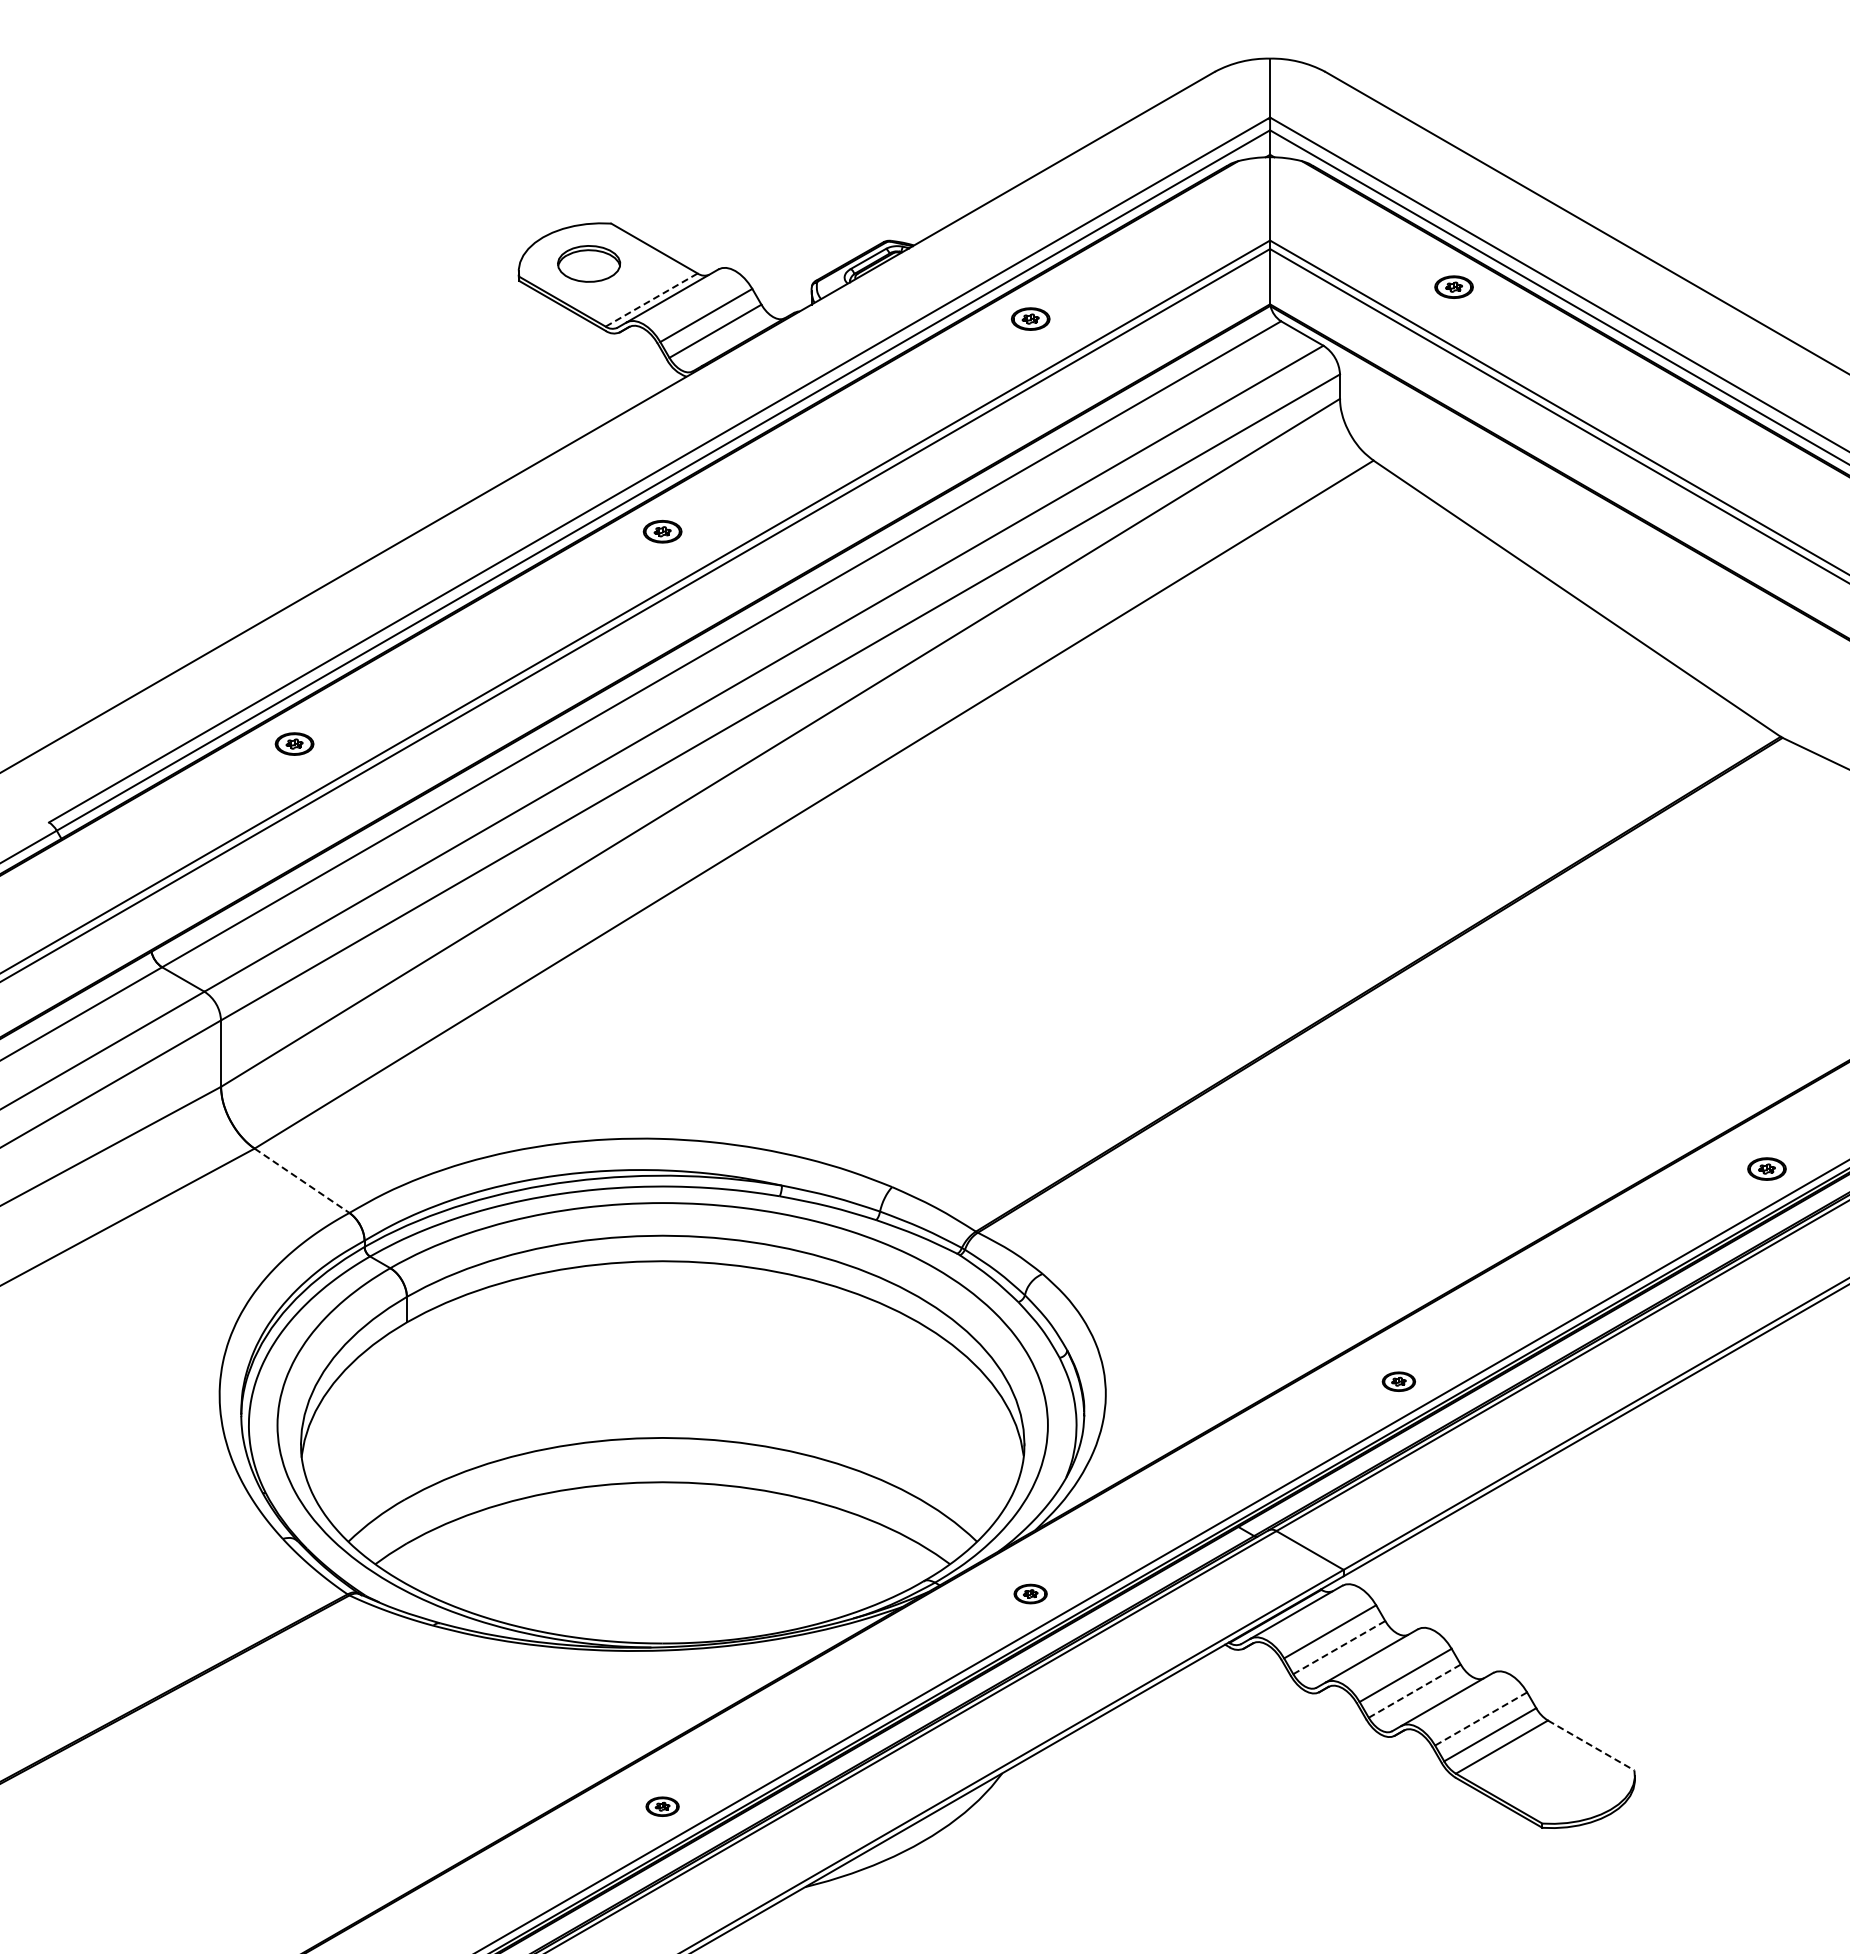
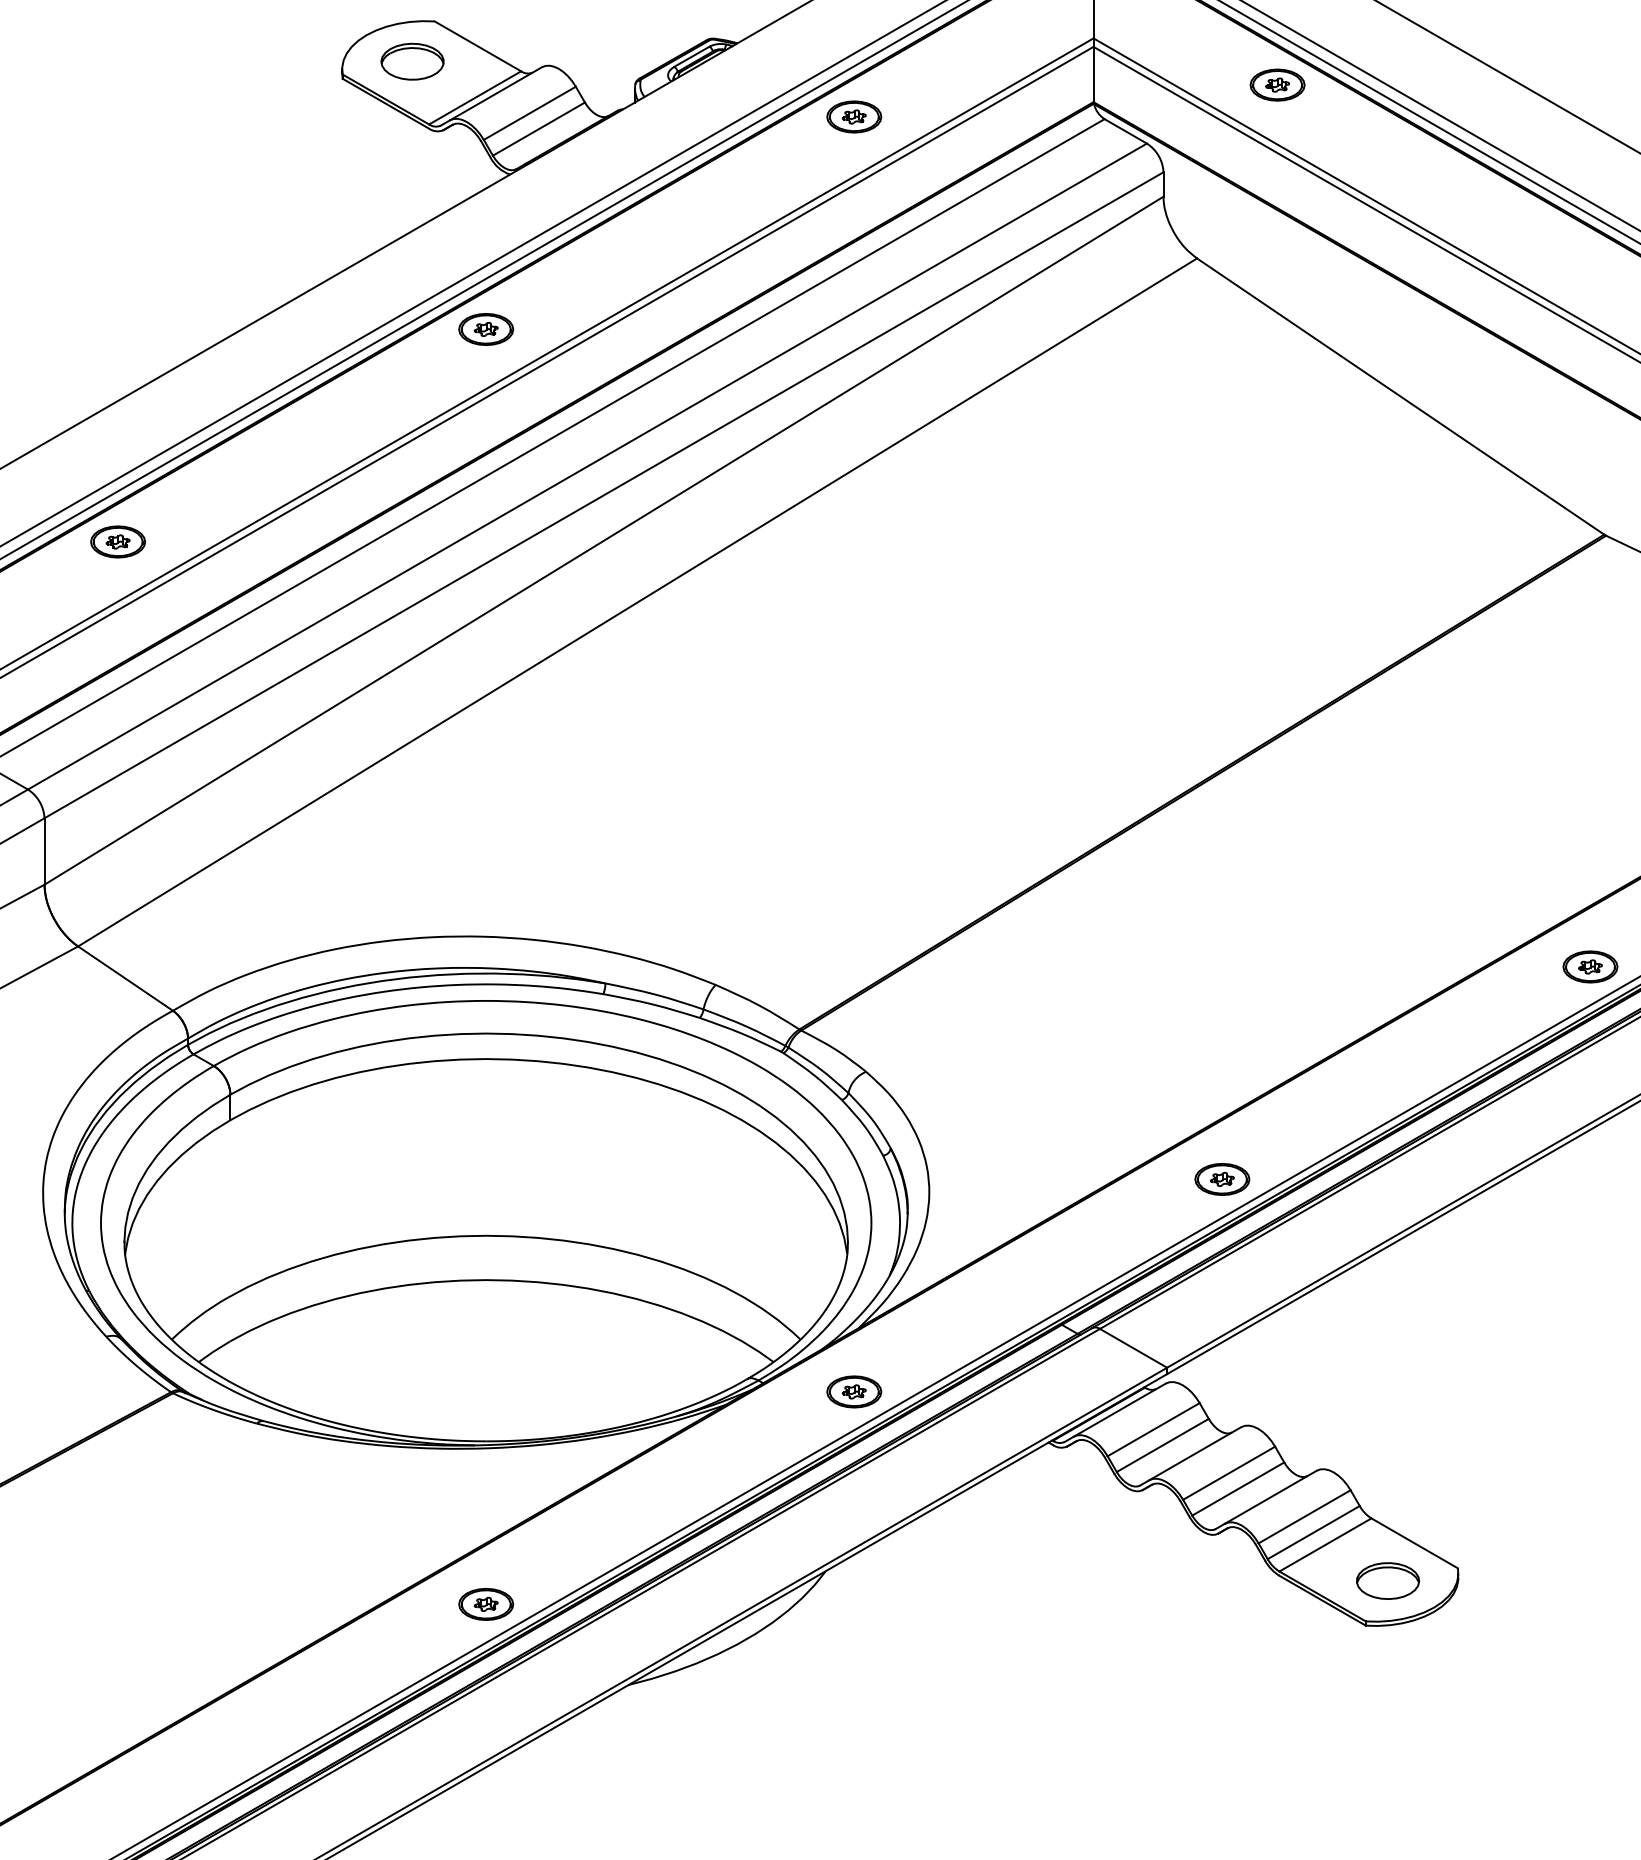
part: (1453, 286) -> (1276, 84), size x1.43
line: (652, 299) -> (475, 97), dashed -> solid
part: (1030, 318) -> (853, 116), size x1.43
part: (662, 531) -> (485, 329), size x1.43
part: (294, 743) -> (117, 541), size x1.43
part: (1766, 1168) -> (1589, 966), size x1.43
line: (302, 1181) -> (125, 979), dashed -> solid
part: (1398, 1381) -> (1221, 1179), size x1.67
part: (1030, 1593) -> (853, 1391), size x1.67
line: (1339, 1647) -> (1162, 1445), dashed -> solid
line: (1415, 1690) -> (1238, 1488), dashed -> solid
line: (1480, 1719) -> (1303, 1517), dashed -> solid
line: (1591, 1745) -> (1414, 1543), dashed -> solid
part: (1564, 1783) -> (1387, 1581), added
part: (662, 1806) -> (485, 1604), size x1.67

